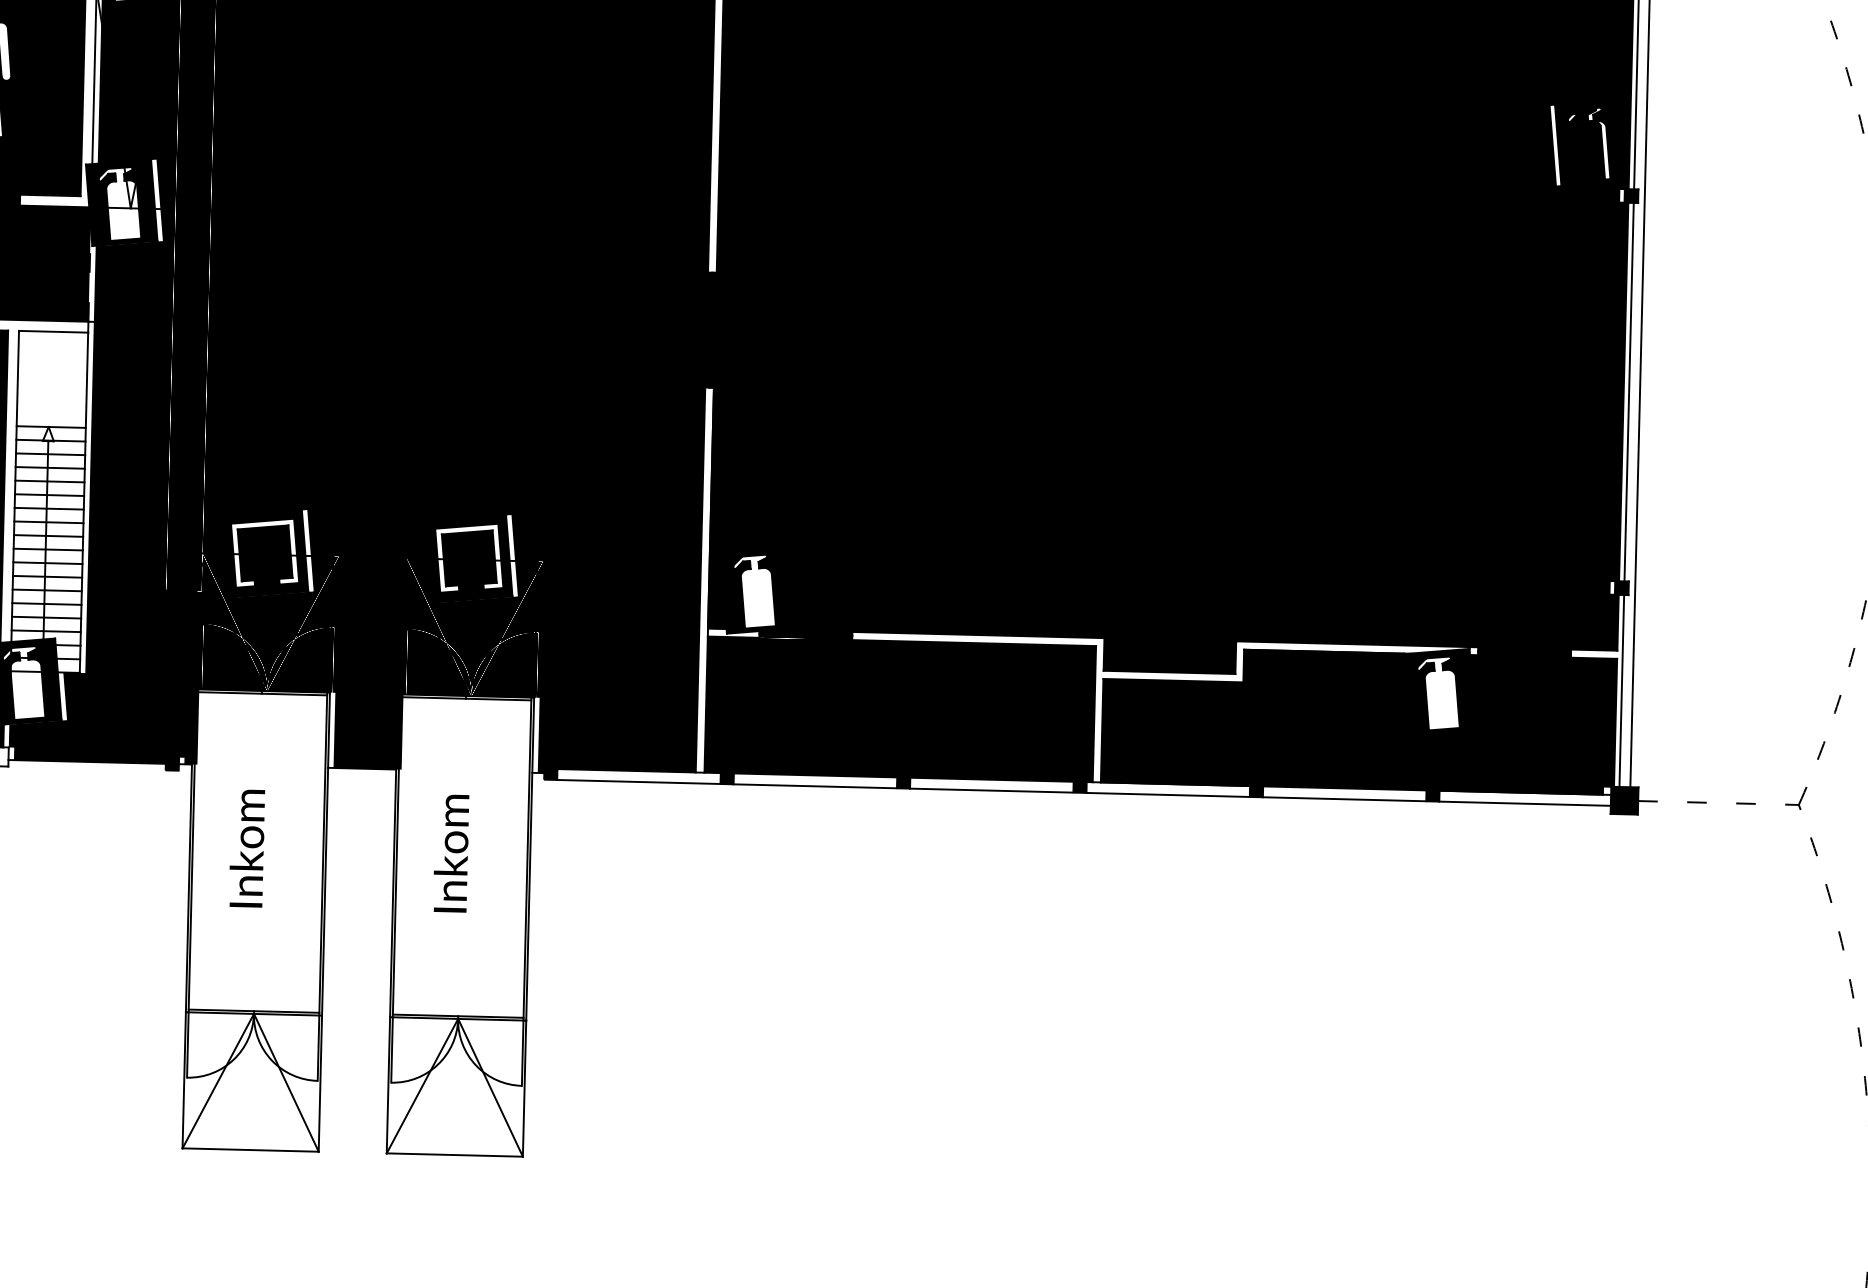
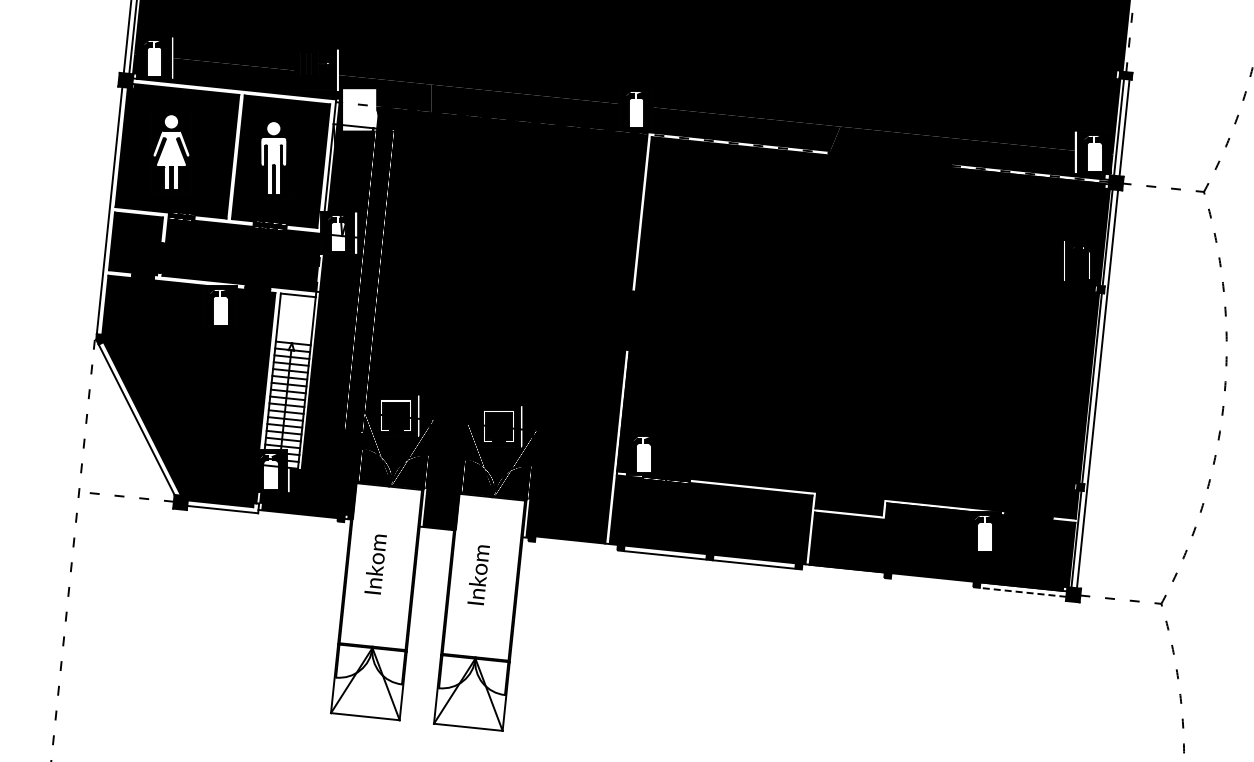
line: (637, 780) -> (575, 545), removed
line: (1166, 794) -> (842, 573), removed
line: (1343, 798) -> (931, 582), removed
line: (1523, 804) -> (1022, 592), solid -> dashed

